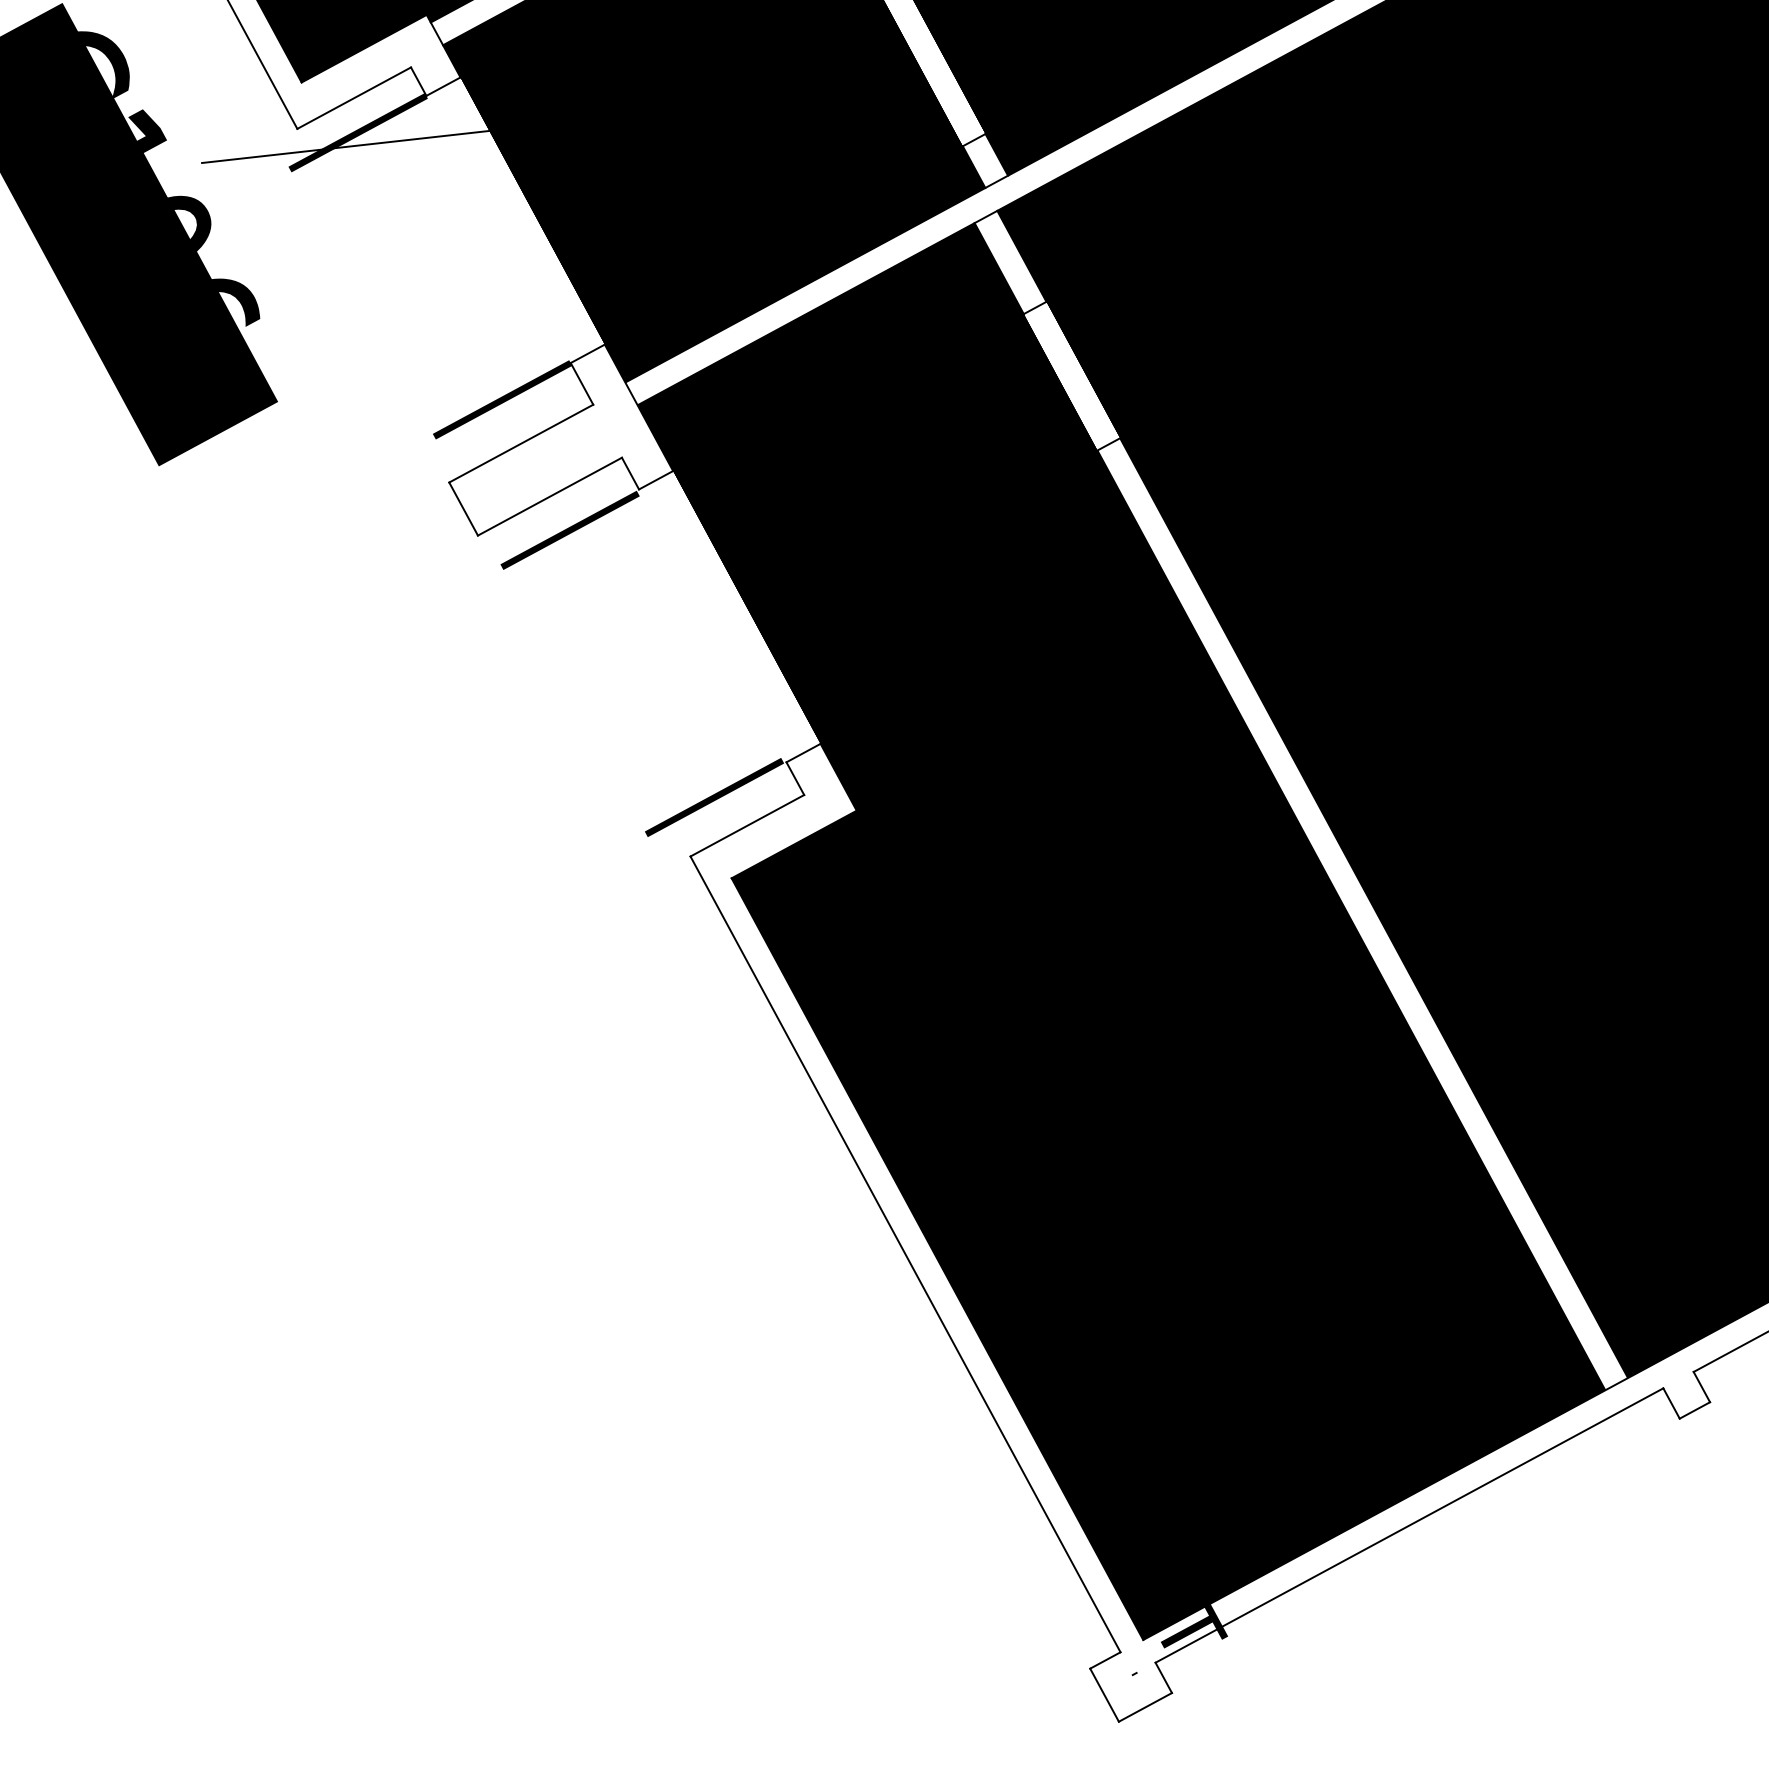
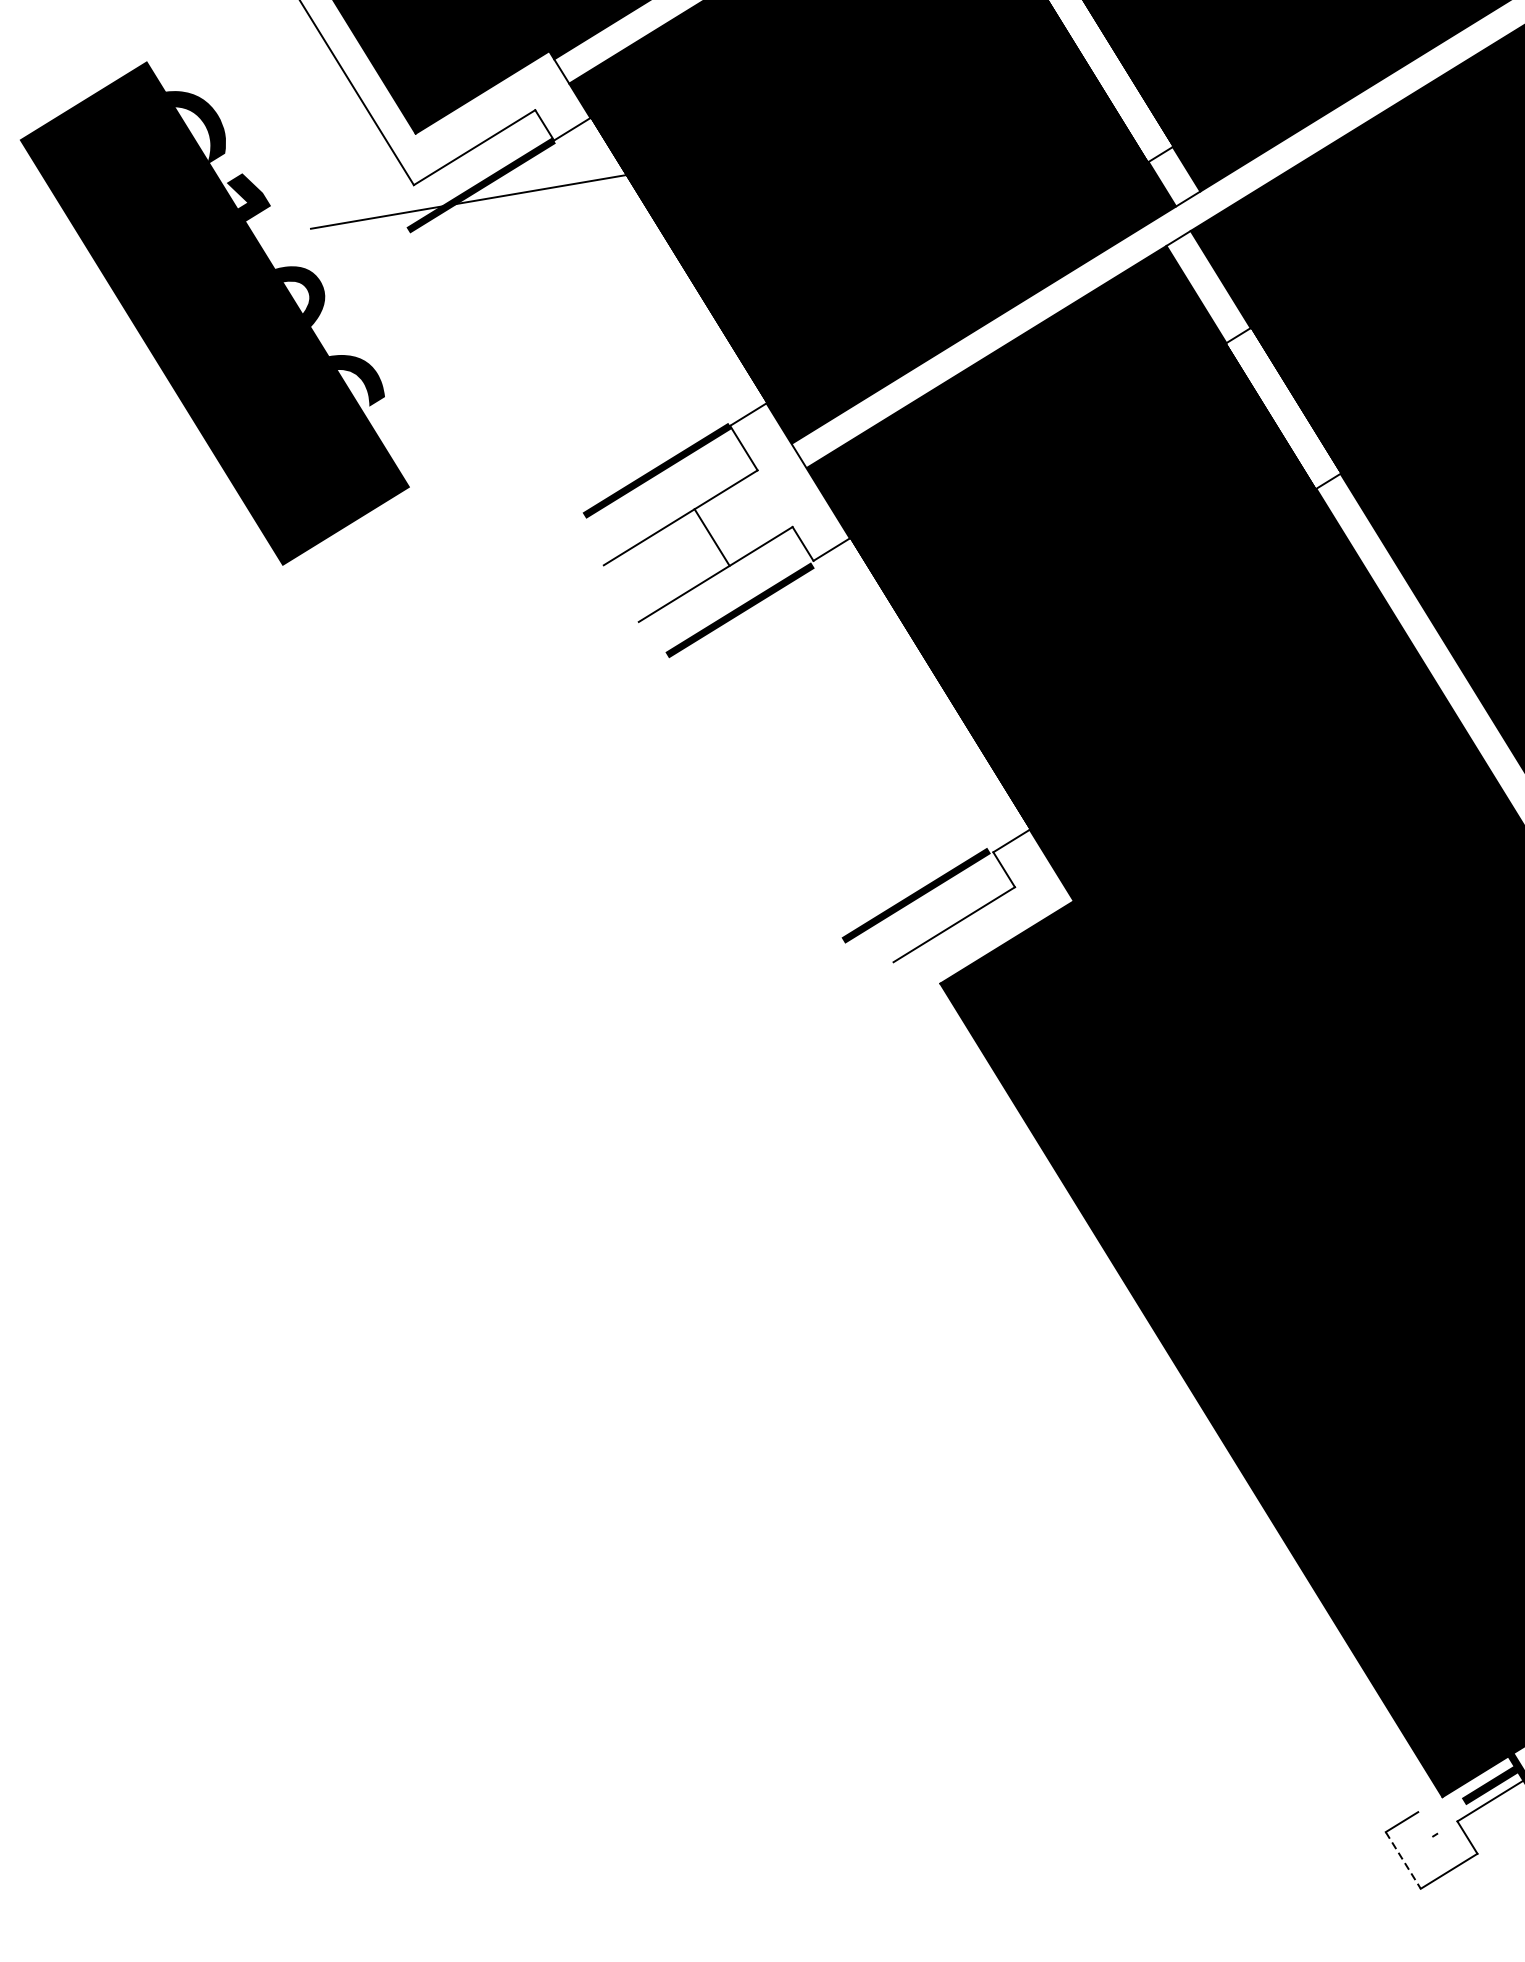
line: (463, 508) -> (711, 536), moved
line: (905, 1254) -> (1155, 1387), removed
line: (1104, 1695) -> (1403, 1860), solid -> dashed

